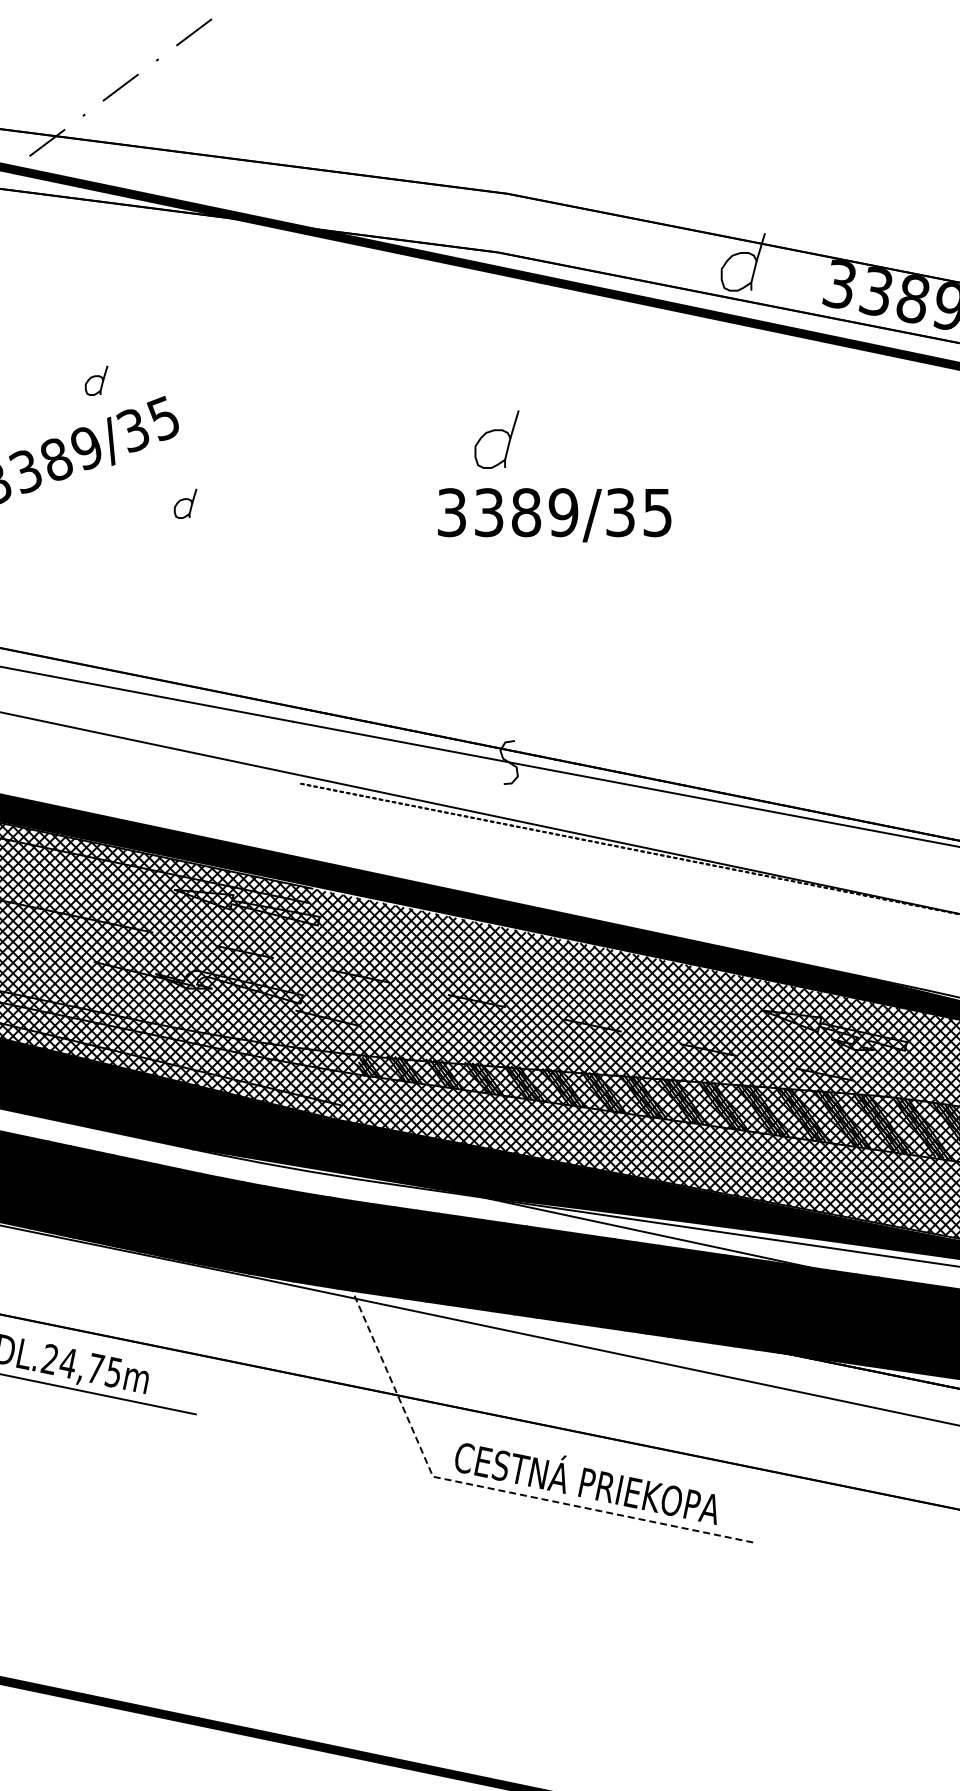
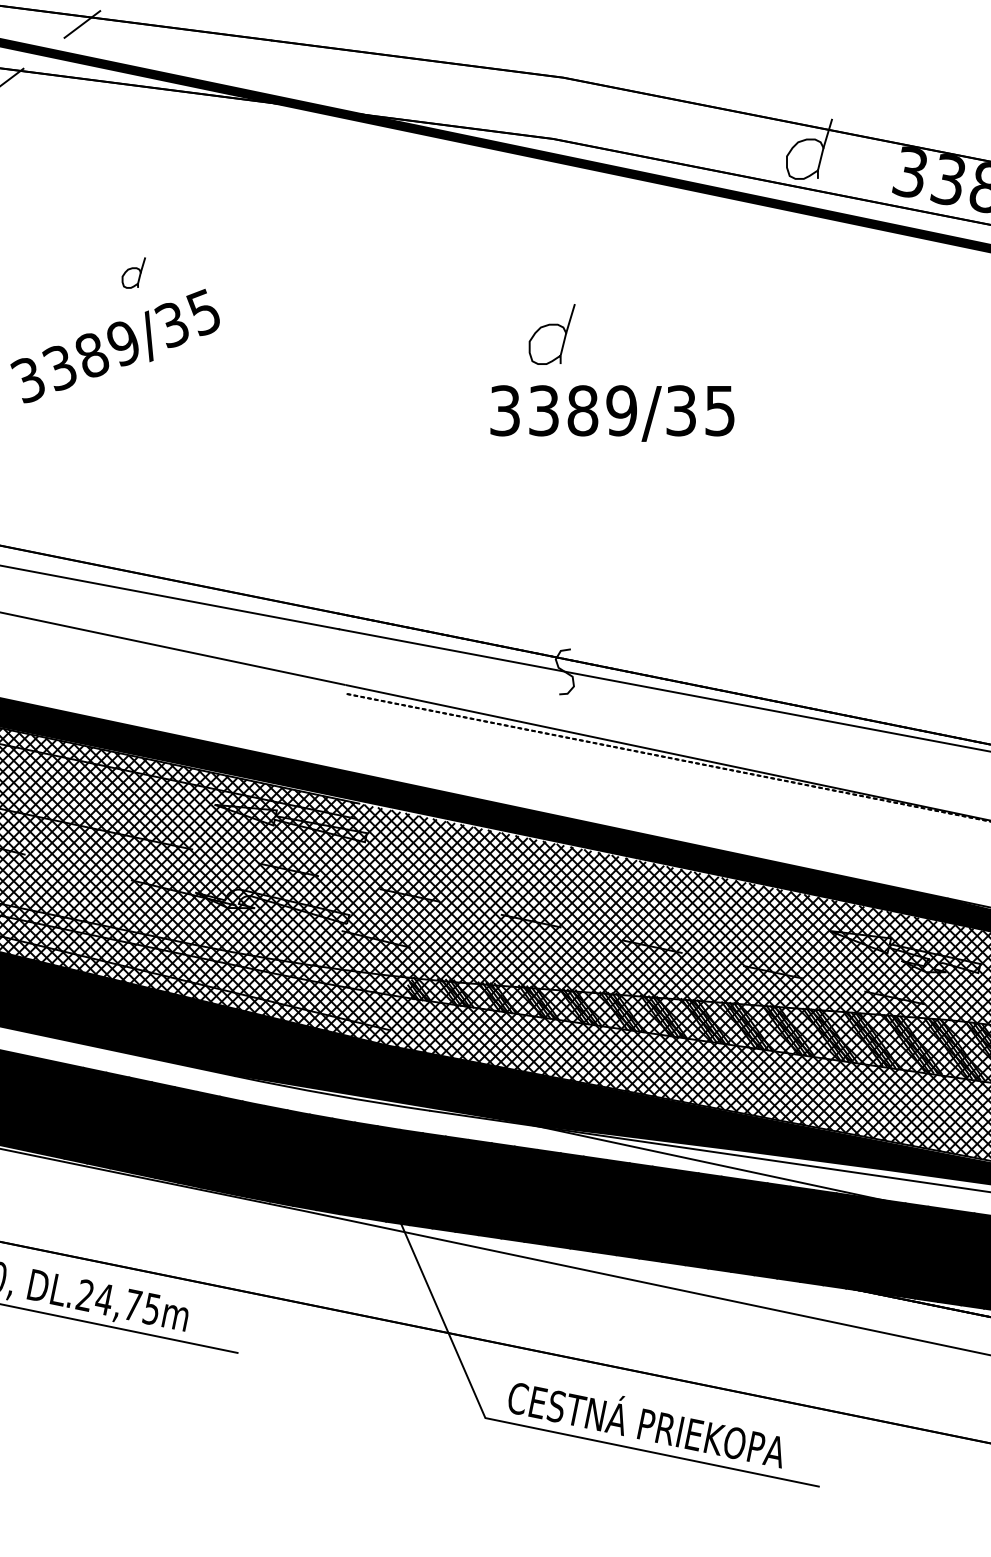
part: (185, 503) -> (226, 401), removed
line: (476, 1485) -> (530, 1427), dashed -> solid

